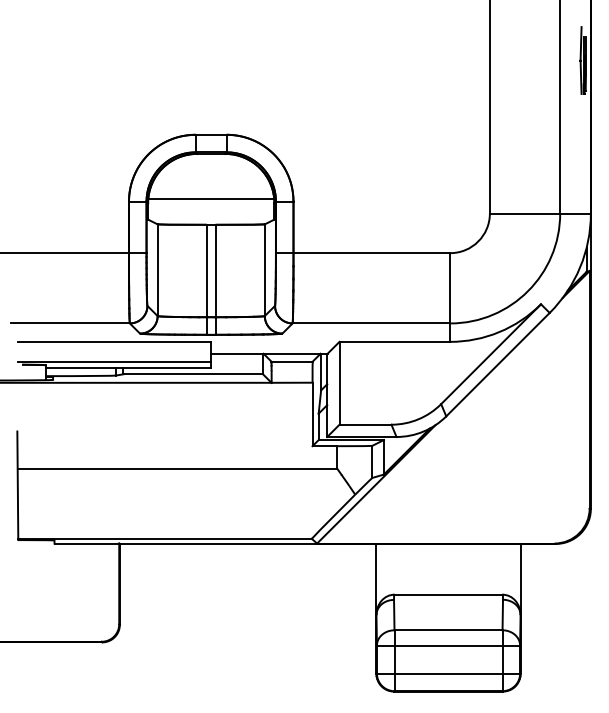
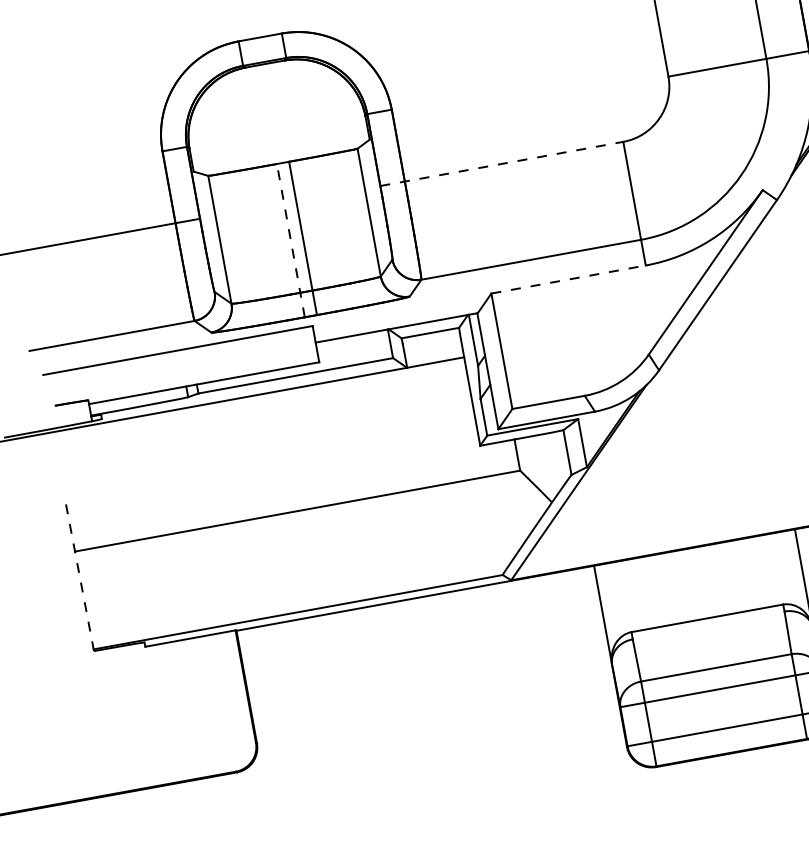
line: (211, 199) -> (276, 127), removed
line: (363, 253) -> (502, 164), solid -> dashed
line: (206, 279) -> (290, 240), solid -> dashed
line: (395, 341) -> (569, 278), solid -> dashed
line: (114, 362) -> (183, 379), removed
line: (17, 485) -> (79, 575), solid -> dashed

